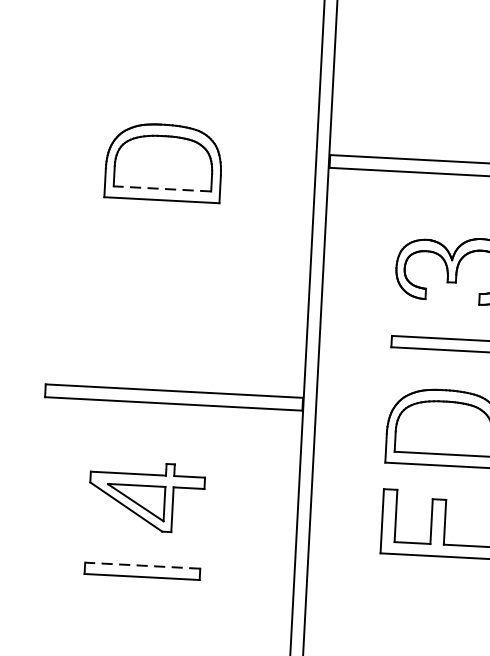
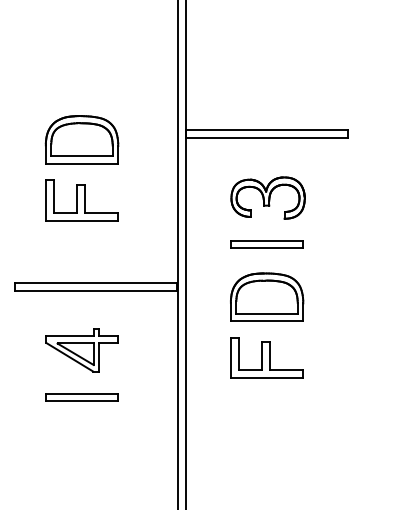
line: (163, 189) -> (82, 156), dashed -> solid
part: (157, 258) -> (81, 200), added
line: (141, 565) -> (81, 393), dashed -> solid

